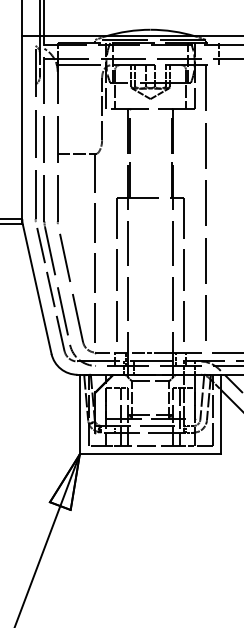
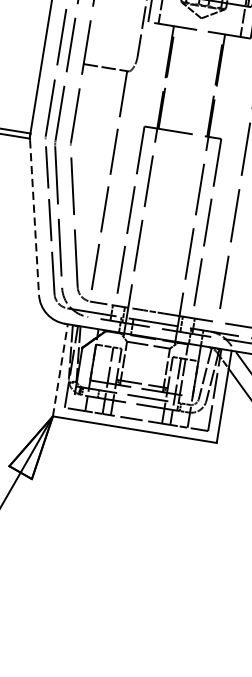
line: (37, 289) -> (34, 217), solid -> dashed
line: (79, 414) -> (59, 370), solid -> dashed

